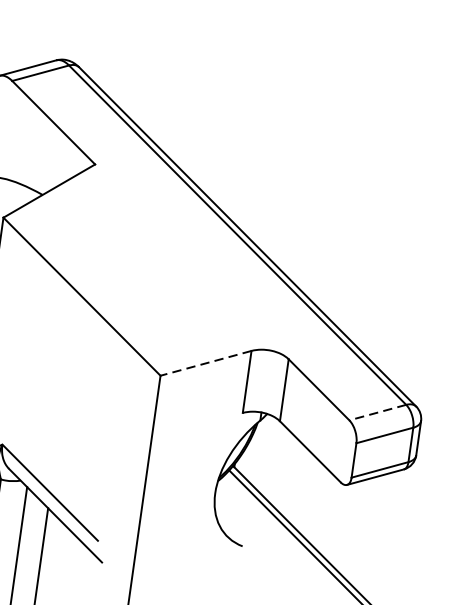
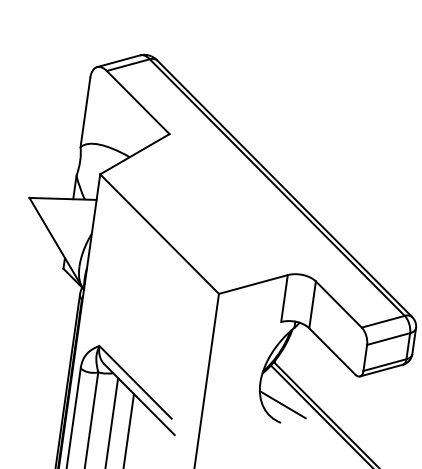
line: (206, 363) -> (253, 284), dashed -> solid
line: (376, 412) -> (382, 321), dashed -> solid
line: (244, 522) -> (282, 404), added

